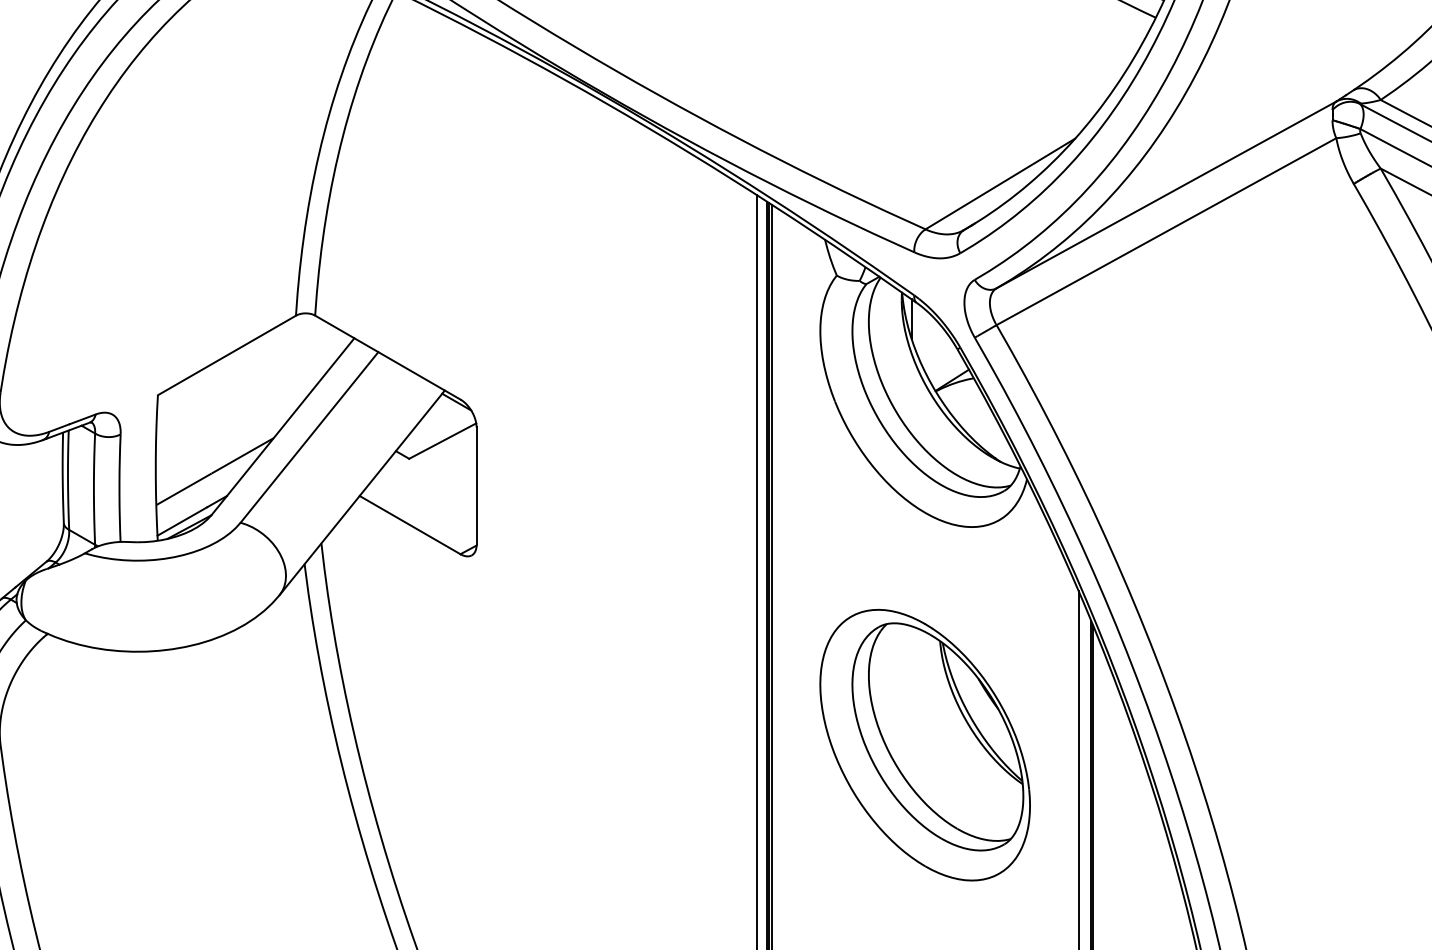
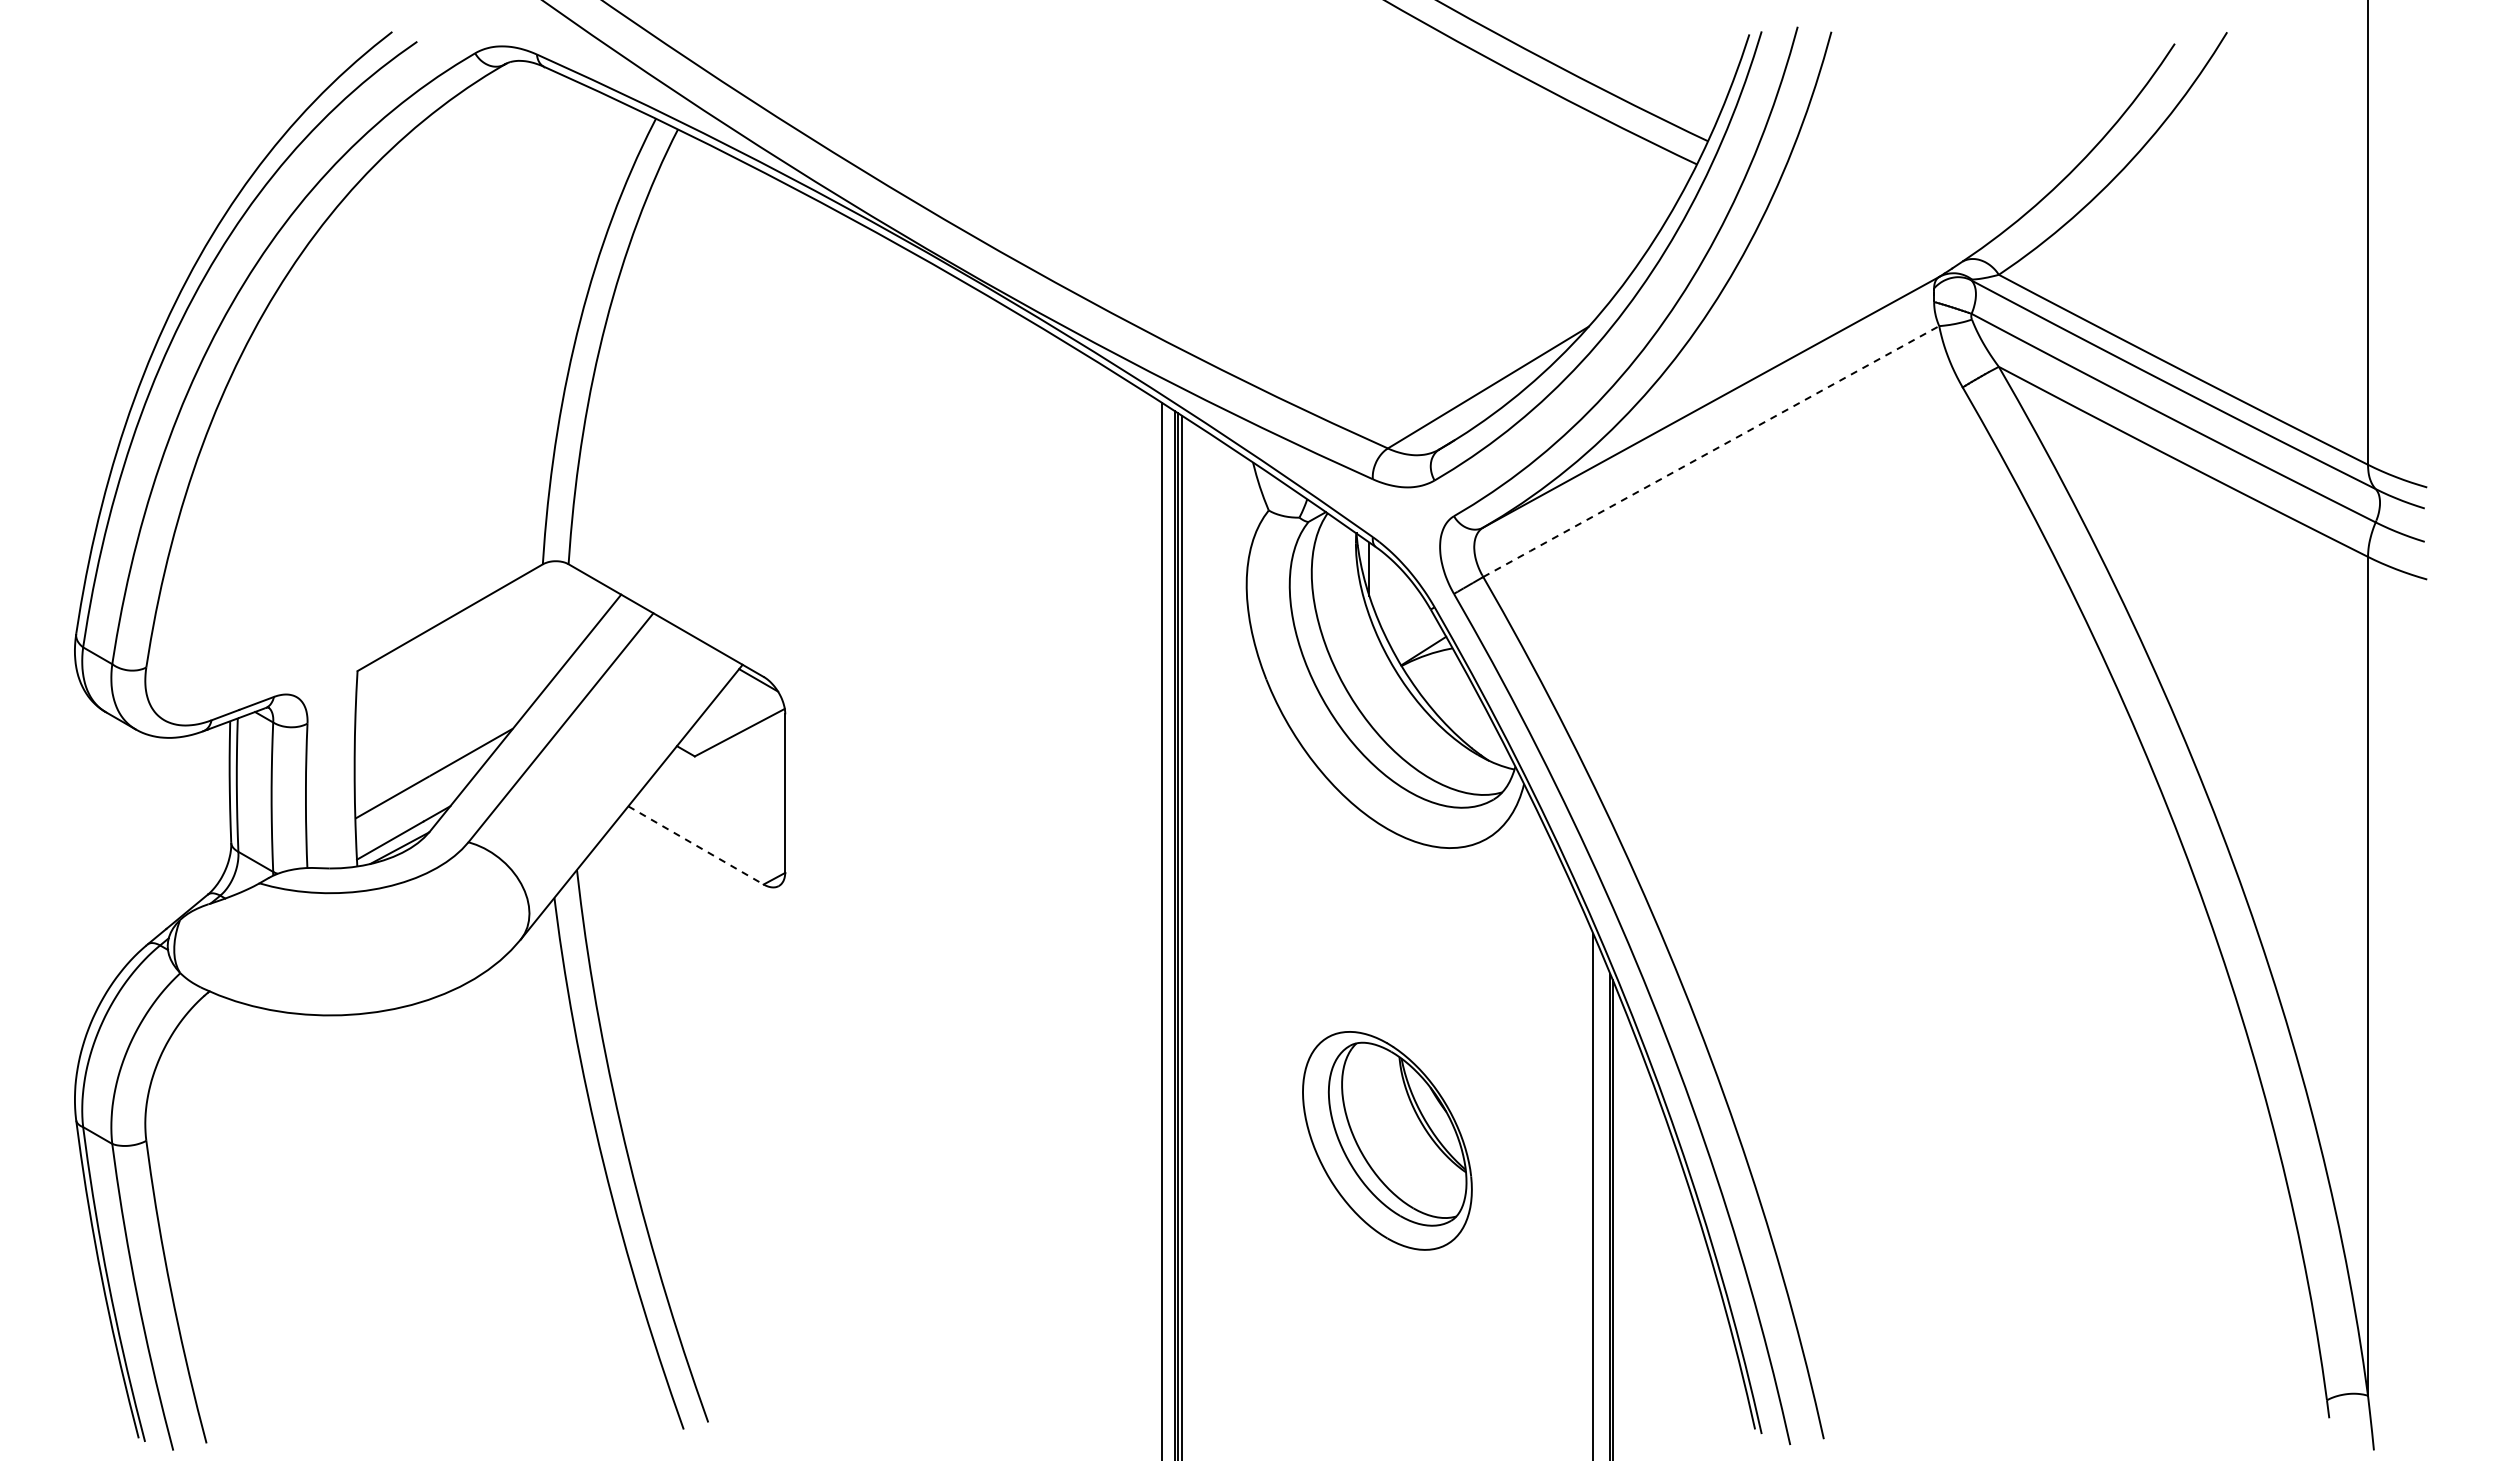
line: (1165, 231) -> (1710, 451), solid -> dashed
line: (410, 525) -> (696, 845), solid -> dashed
part: (925, 744) -> (1387, 1140), size x0.6

